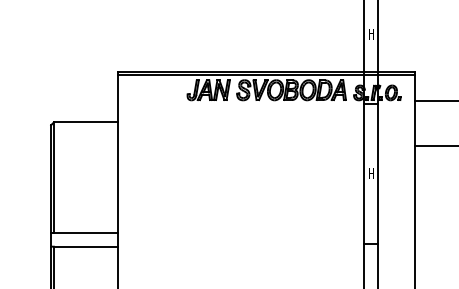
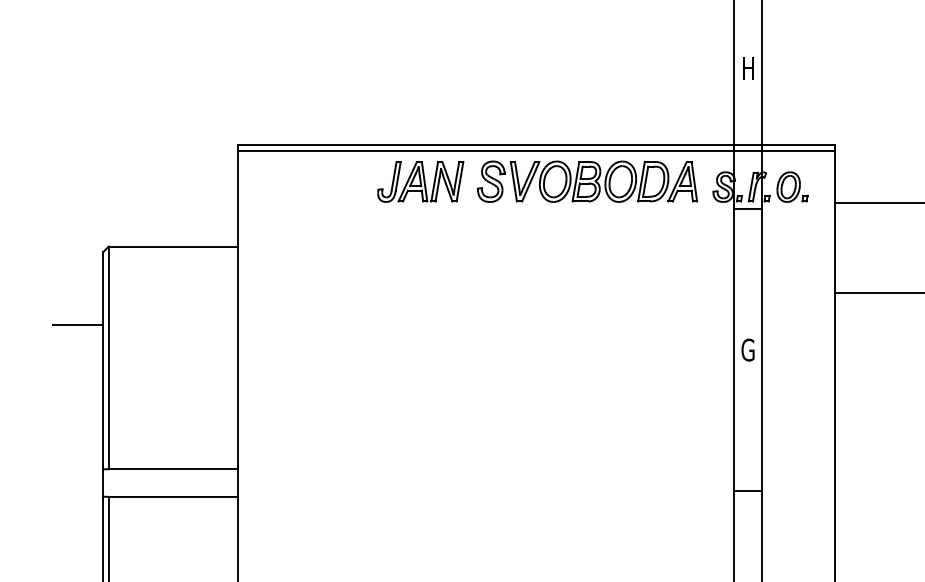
line: (38, 161) -> (77, 325), added
text: (371, 173) -> (748, 349), H -> G

